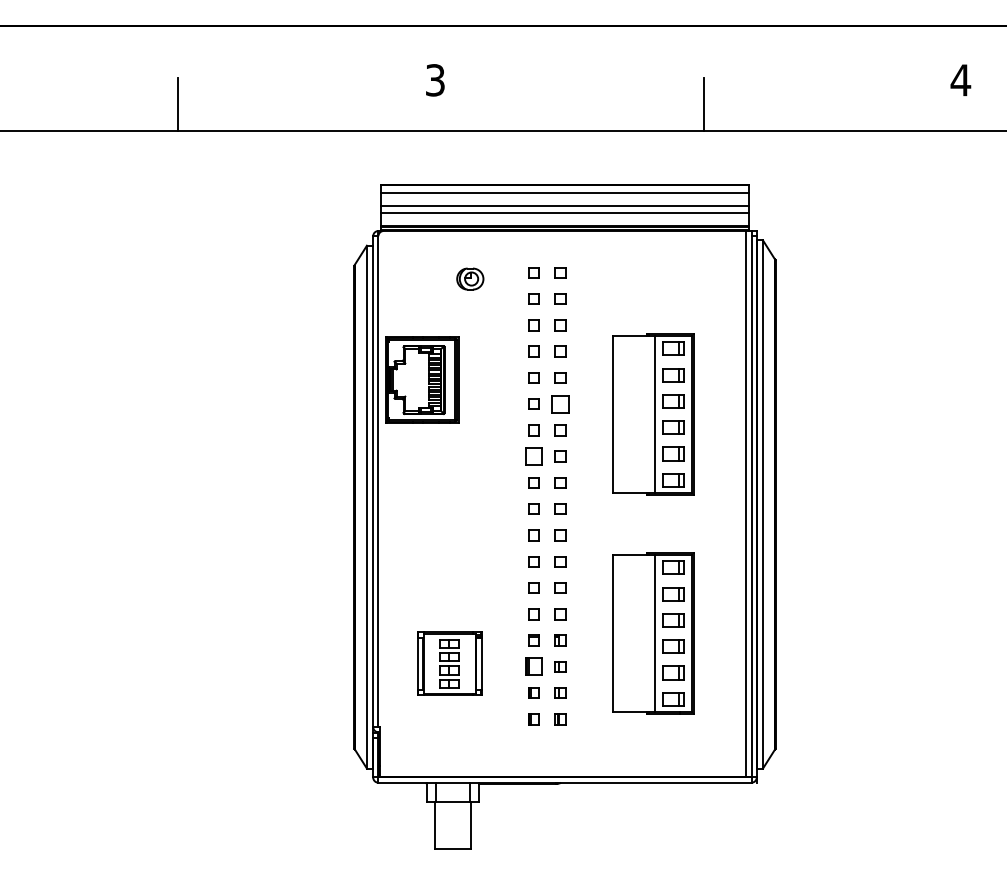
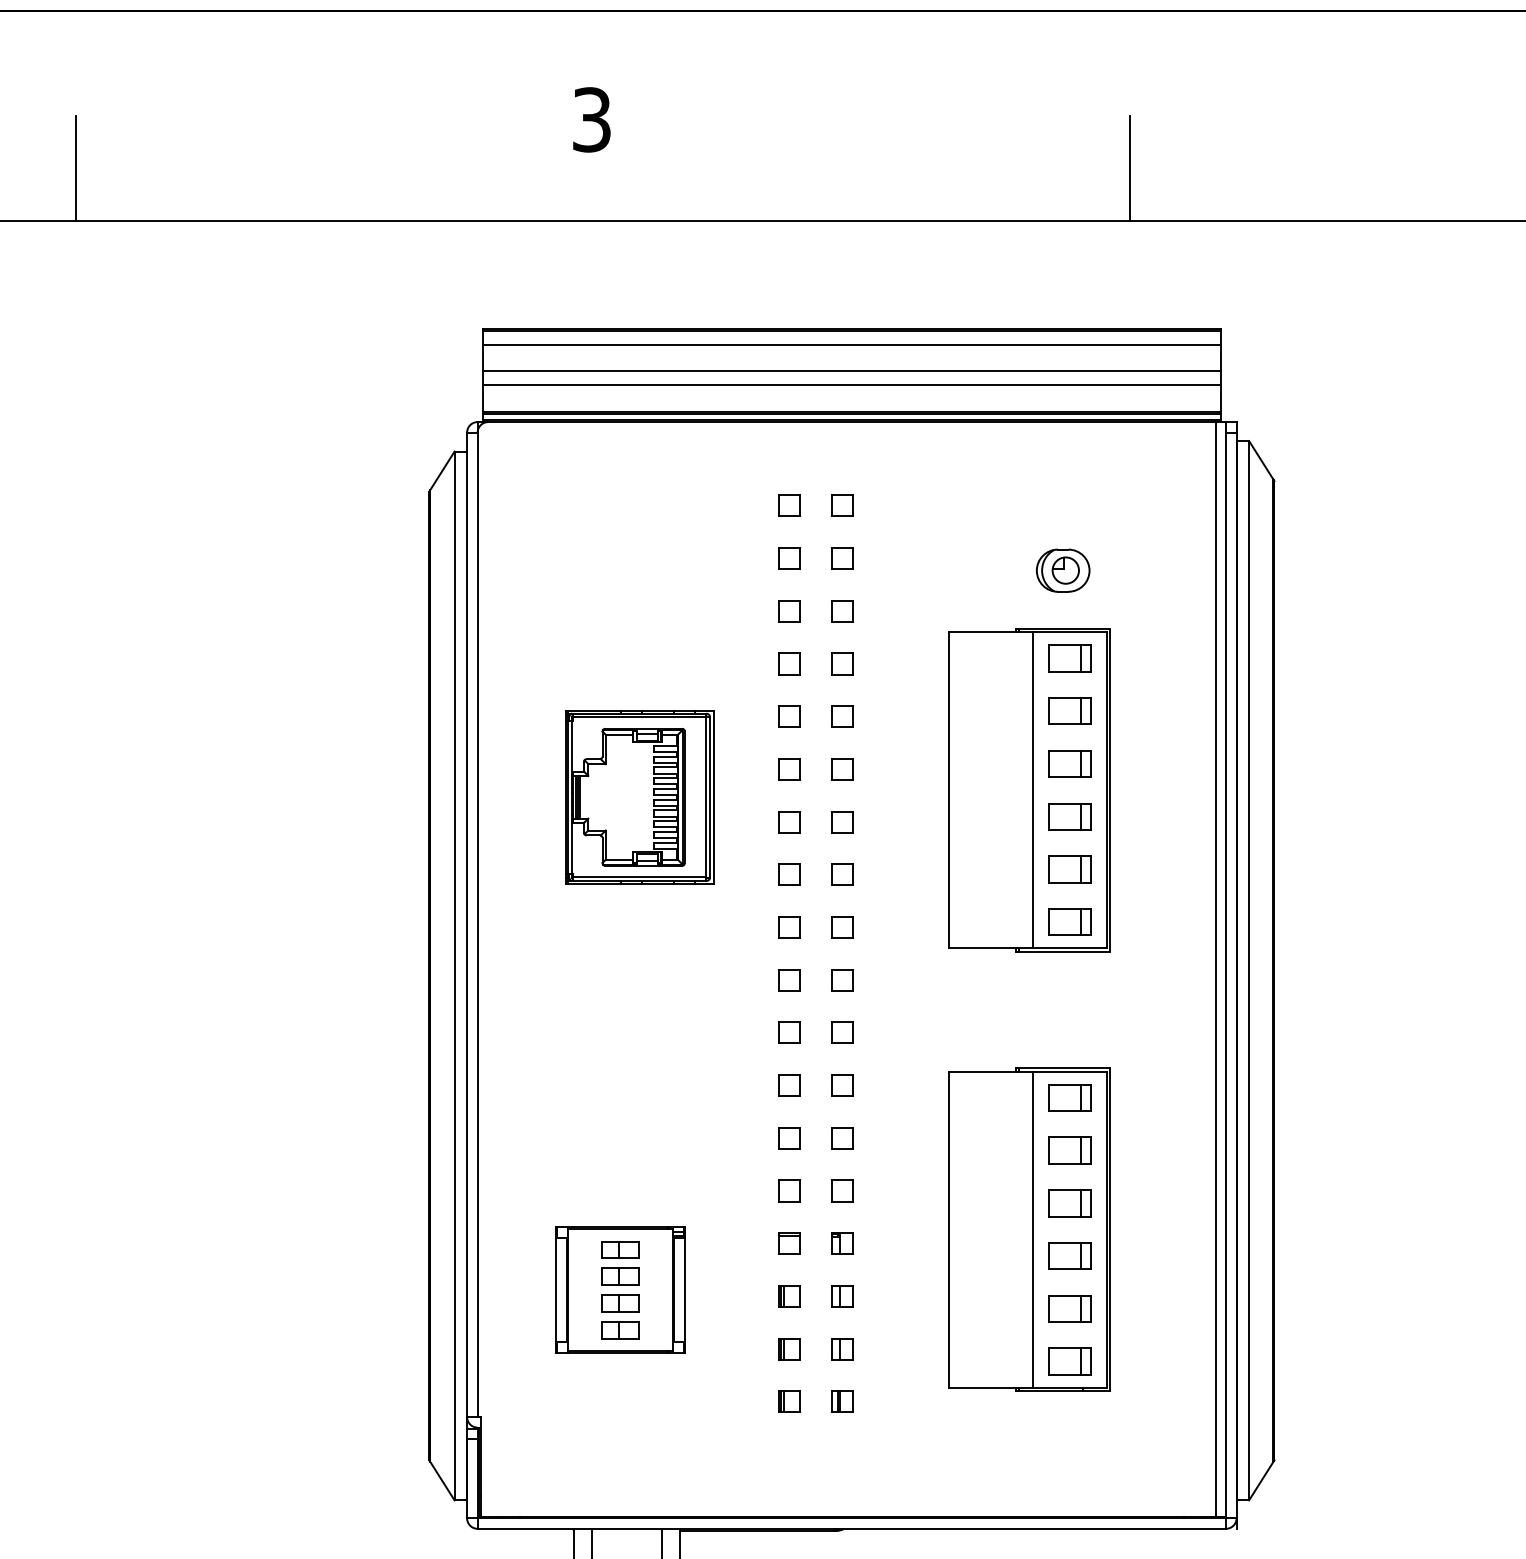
part: (470, 278) -> (1063, 569), moved
part: (422, 379) -> (640, 796), moved
part: (560, 403) -> (842, 768), size x0.62
part: (533, 456) -> (788, 874), size x0.62
part: (533, 666) -> (788, 1295), size x0.62

